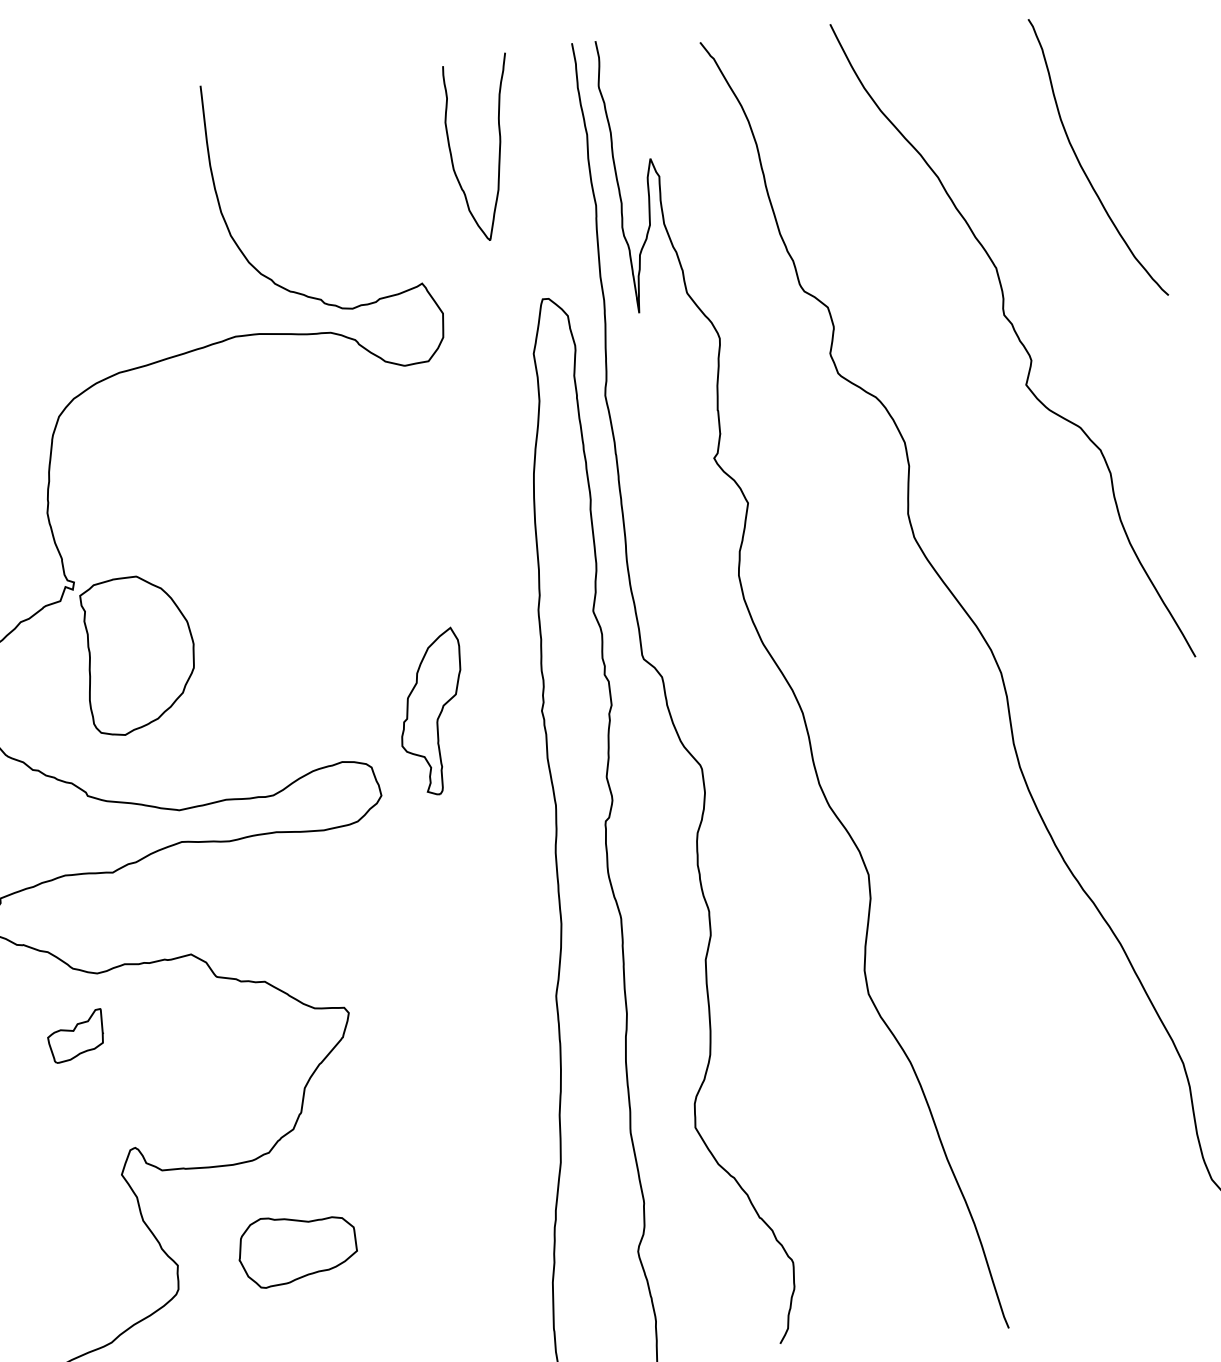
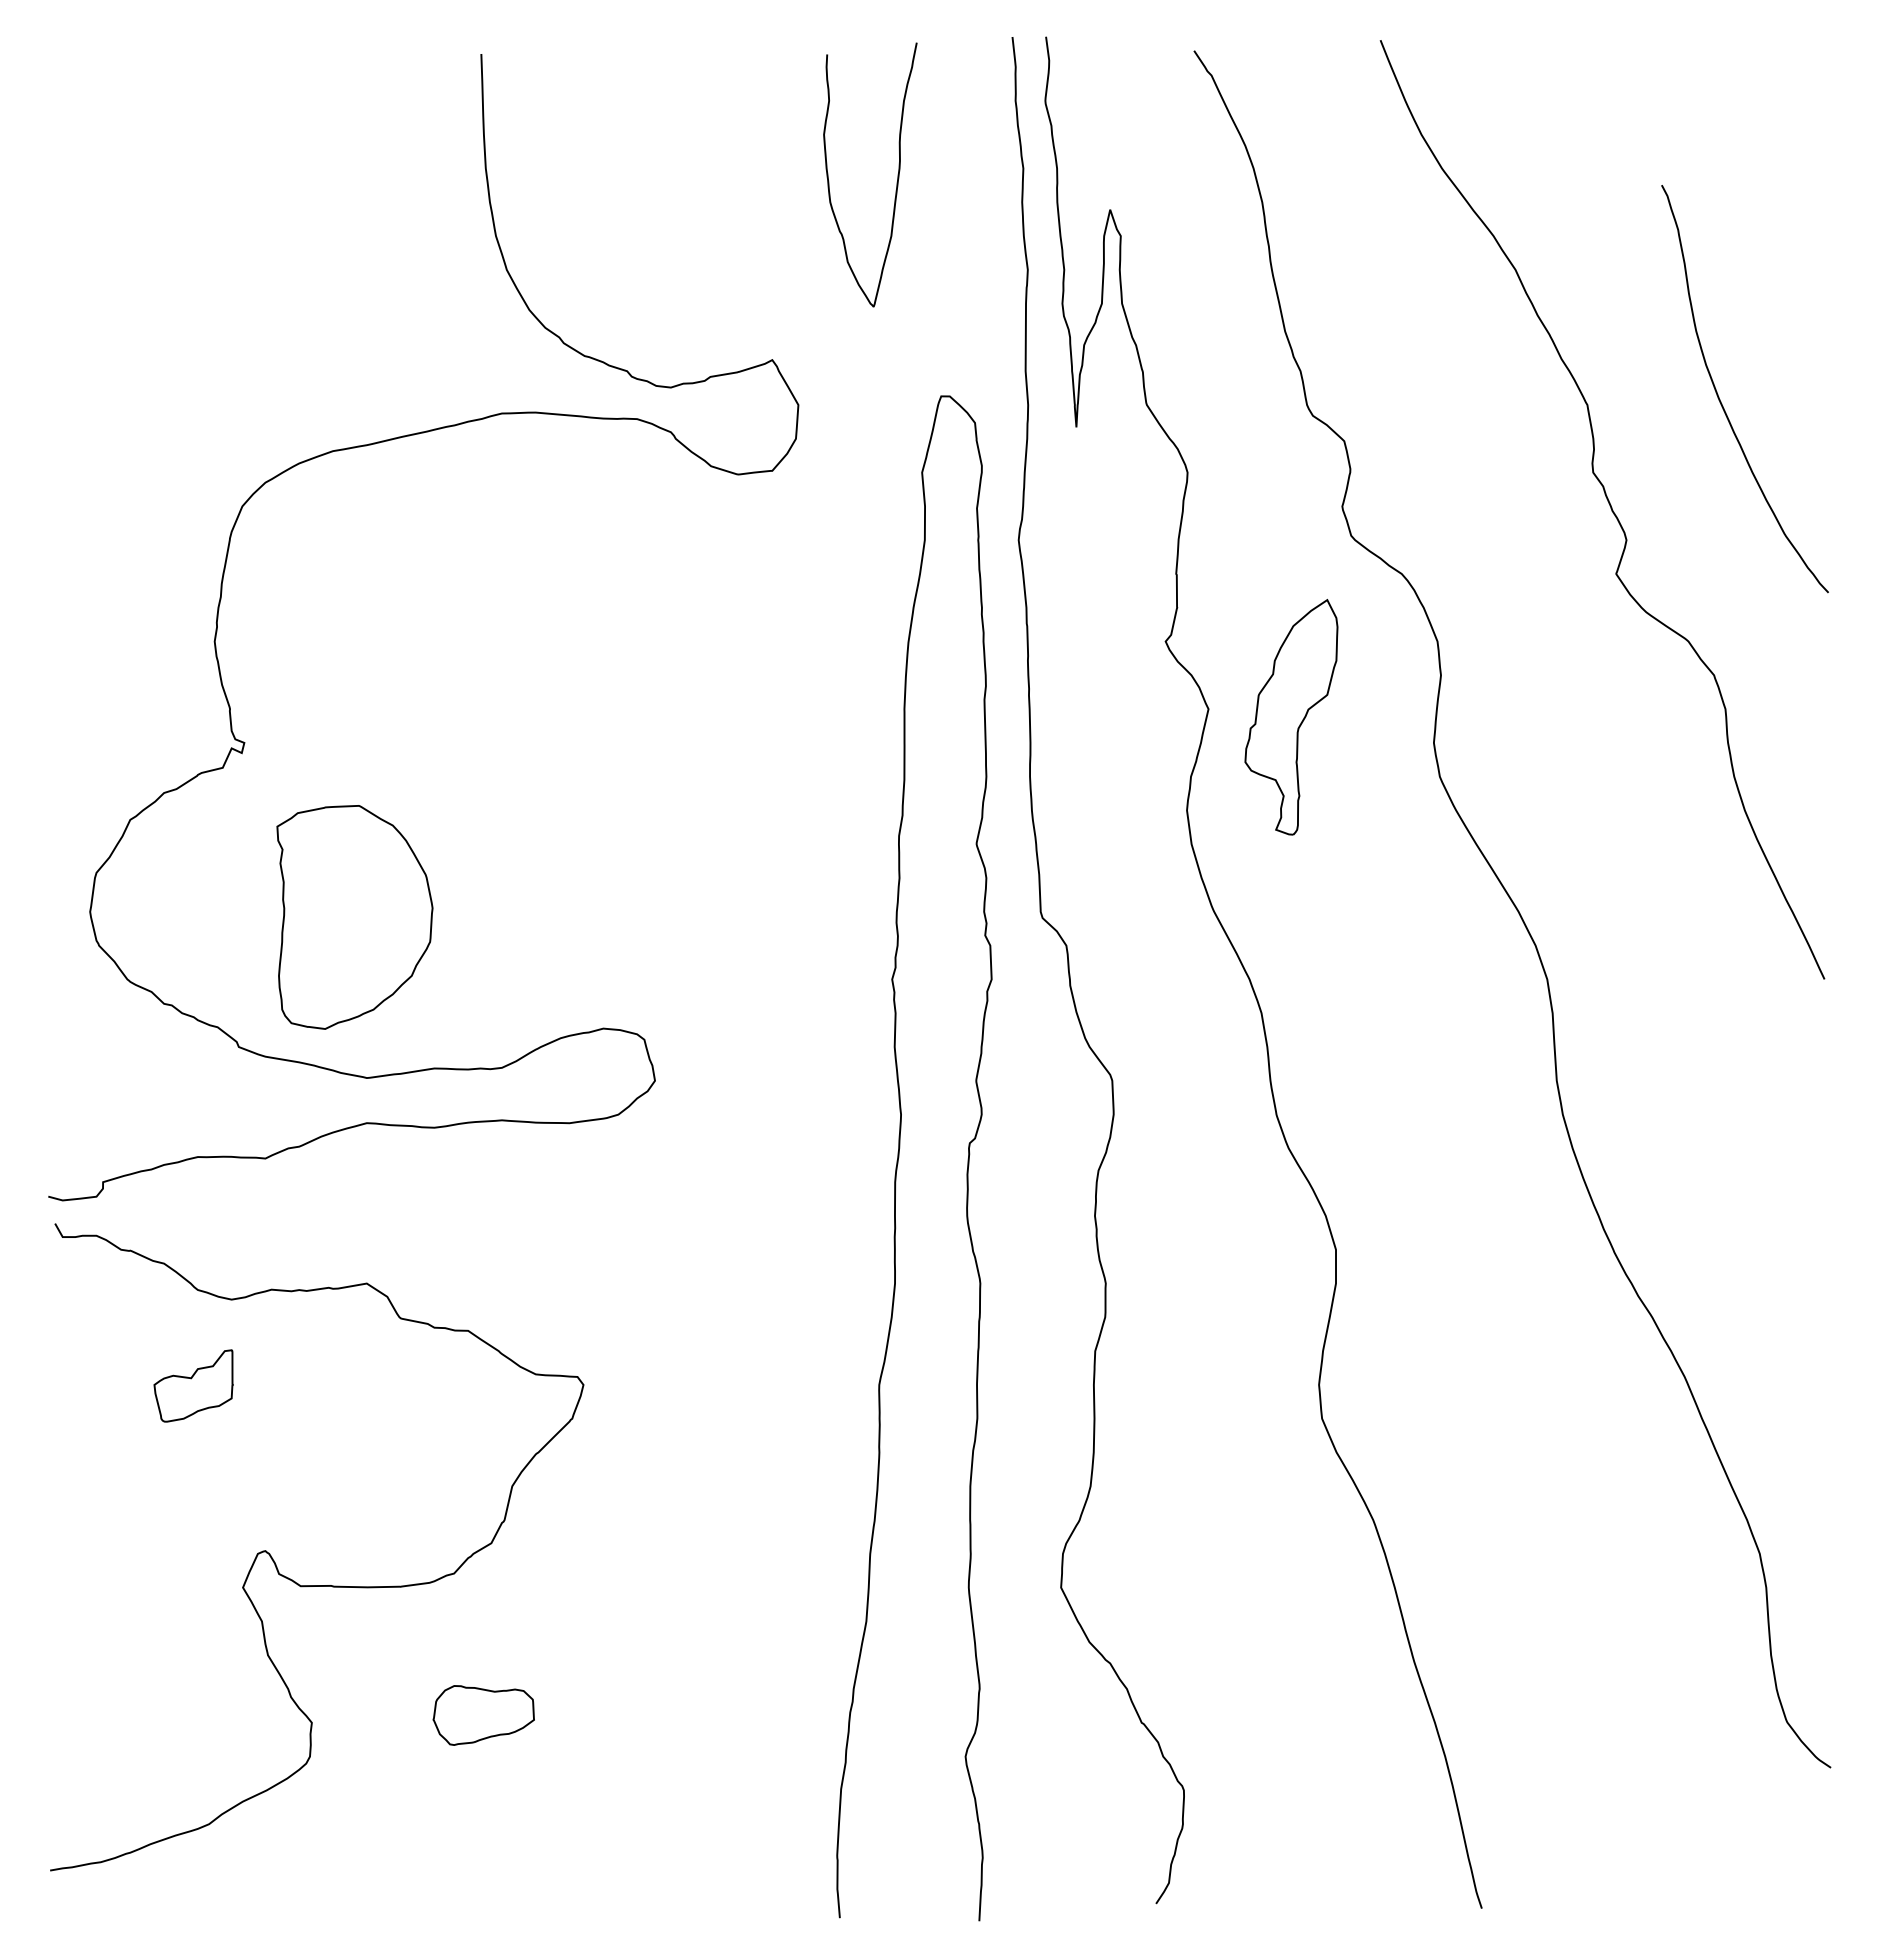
curve: (1082, 167) -> (1721, 401), moved
part: (139, 655) -> (354, 917), moved
part: (432, 712) -> (1291, 717), moved
part: (297, 1250) -> (483, 1715), size x0.6

